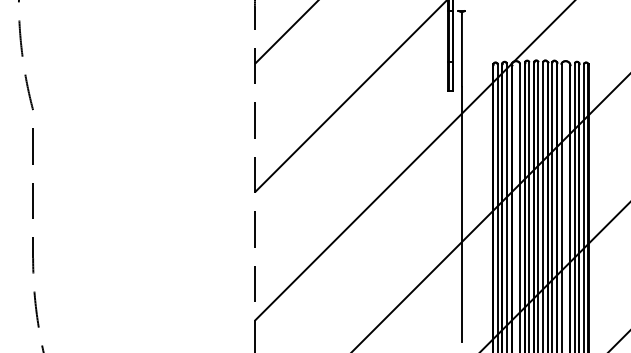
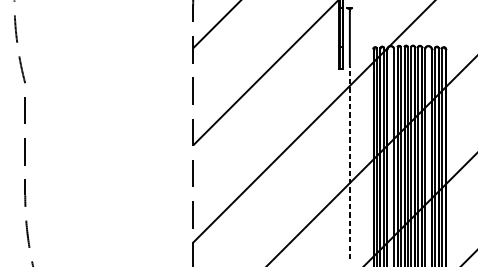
line: (461, 214) -> (349, 162), solid -> dashed

